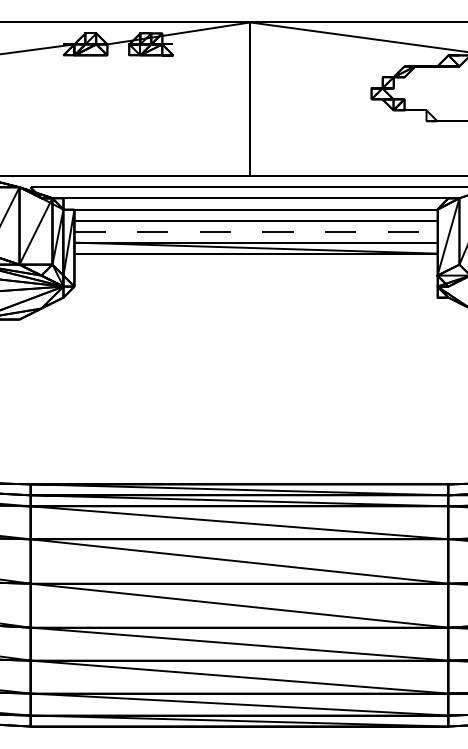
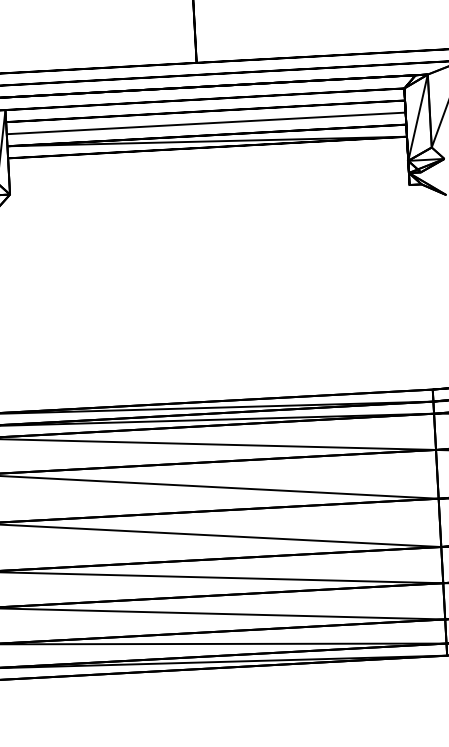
line: (255, 231) -> (205, 123), dashed -> solid

